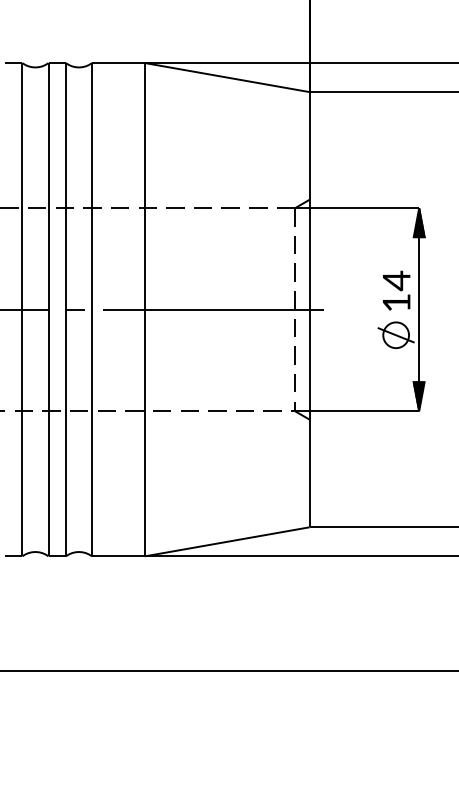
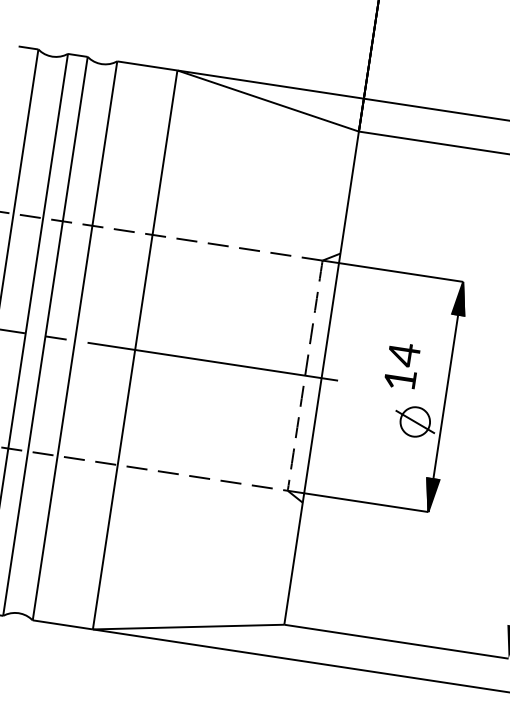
text: (396, 290) -> (402, 365), moved

